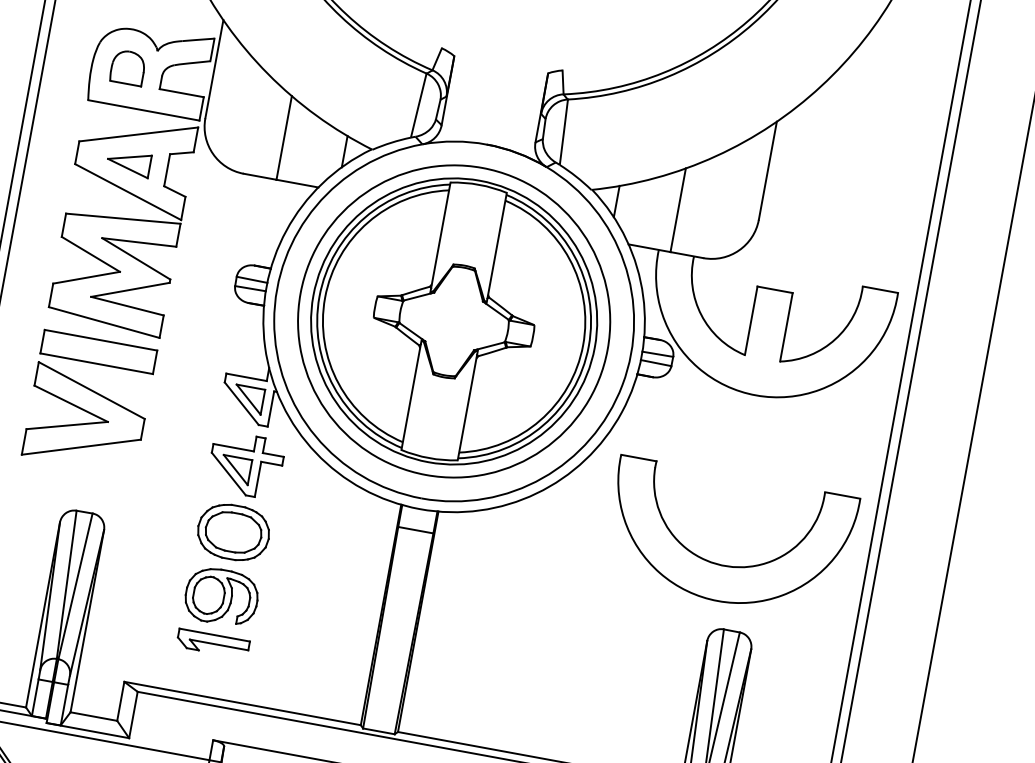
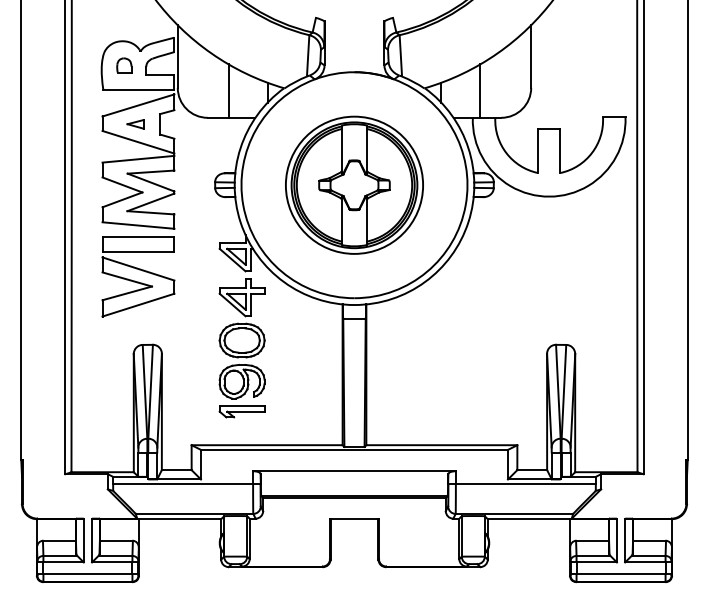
part: (128, 67) -> (124, 65), size x0.7
part: (128, 163) -> (135, 124), size x0.6
part: (454, 321) -> (354, 185), size x0.7
part: (723, 564) -> (548, 304), removed

